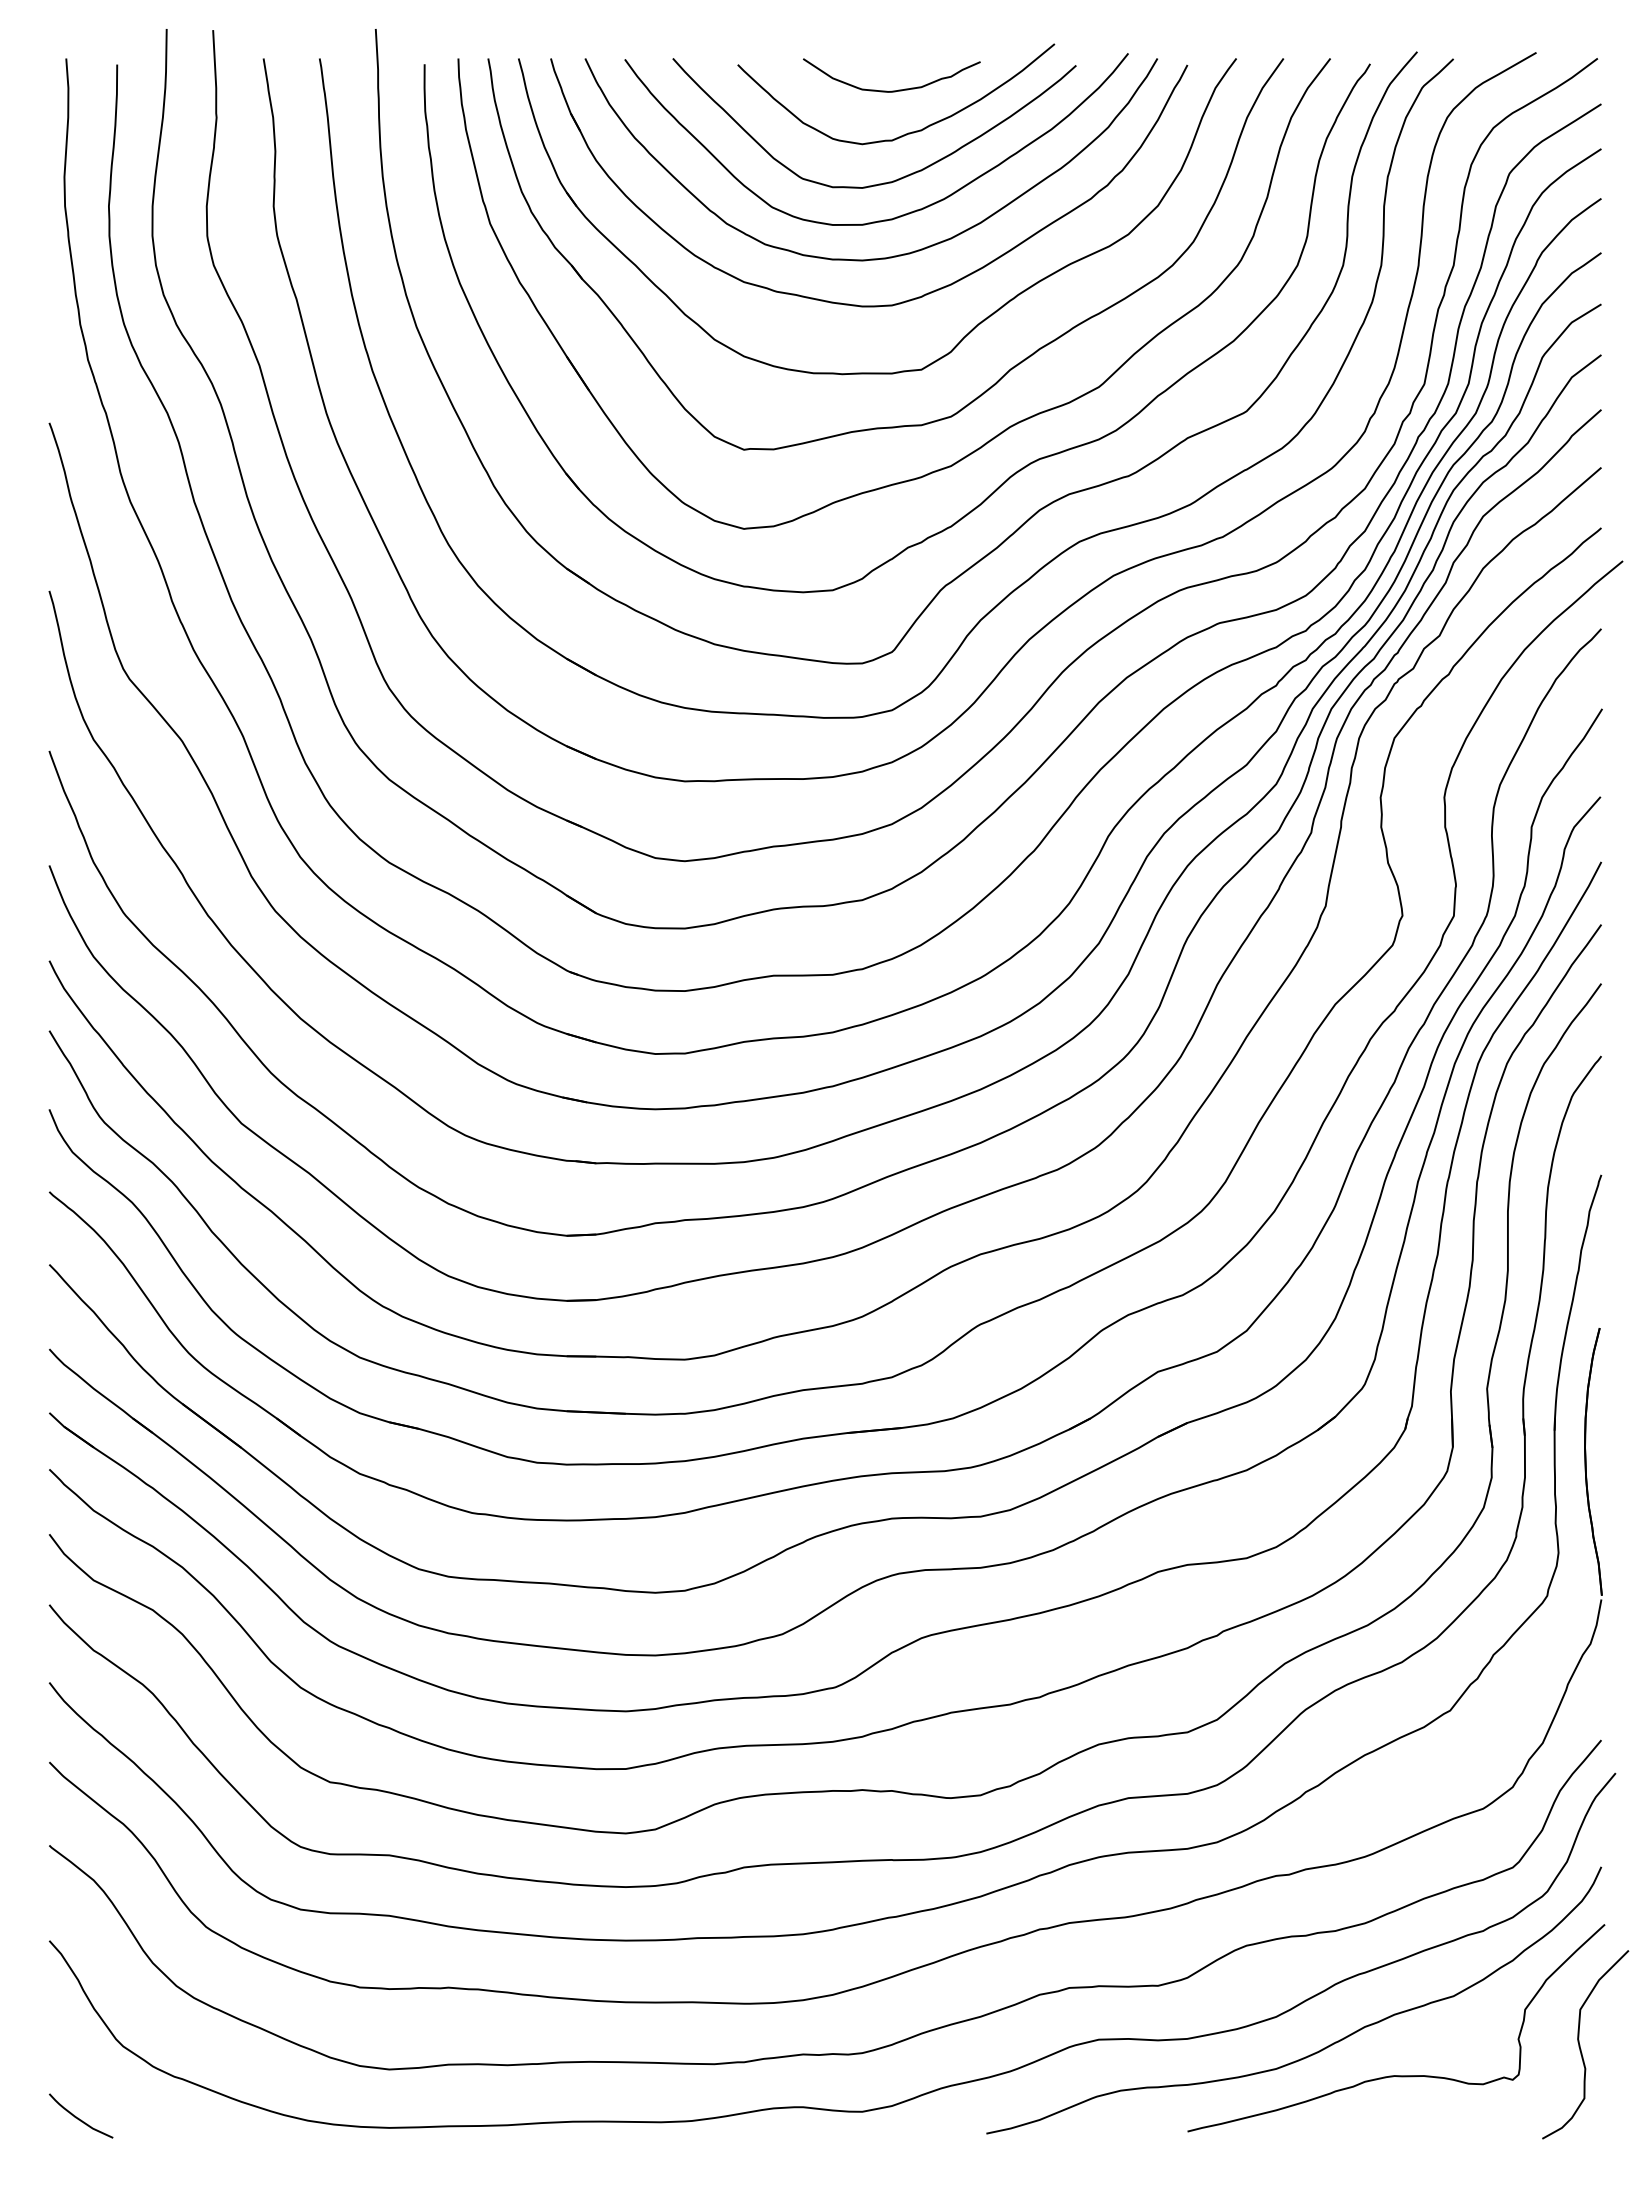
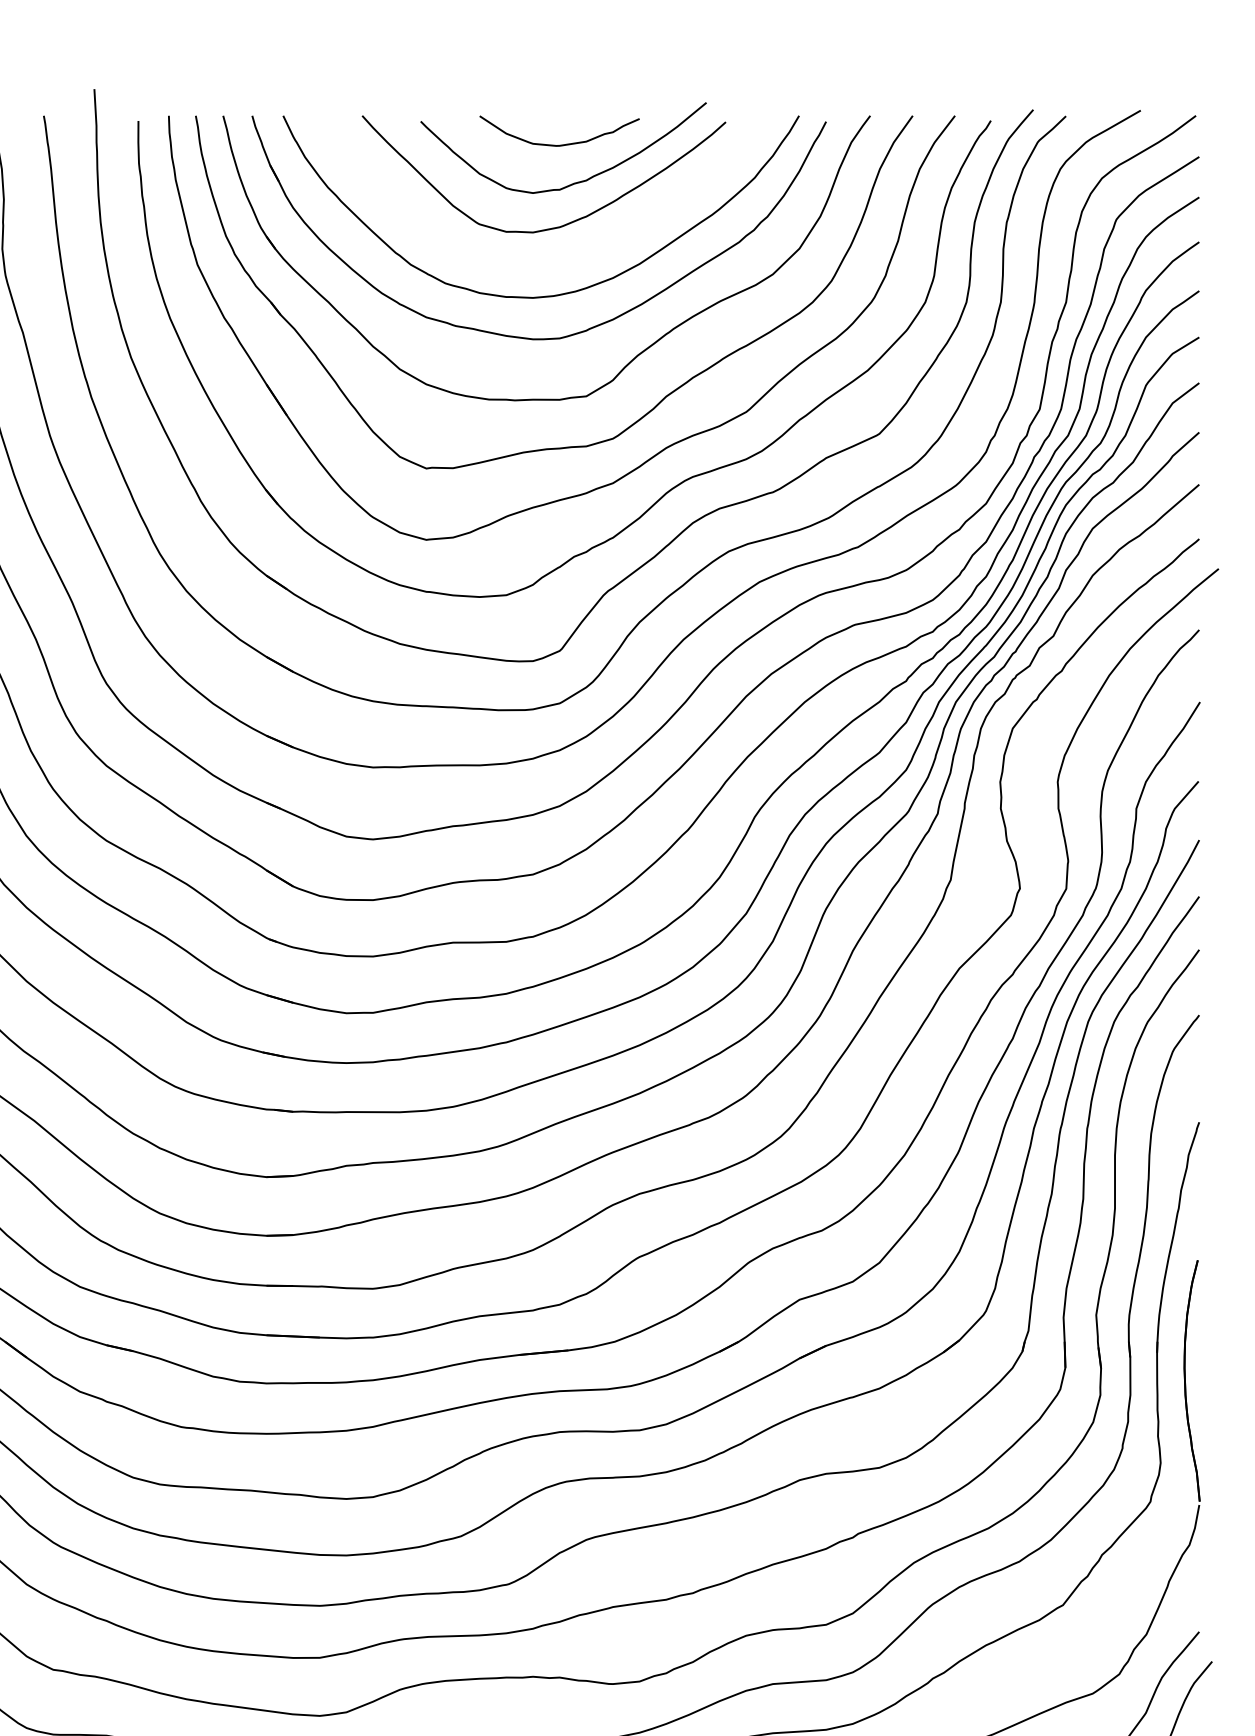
curve: (902, 214) -> (569, 256), removed

